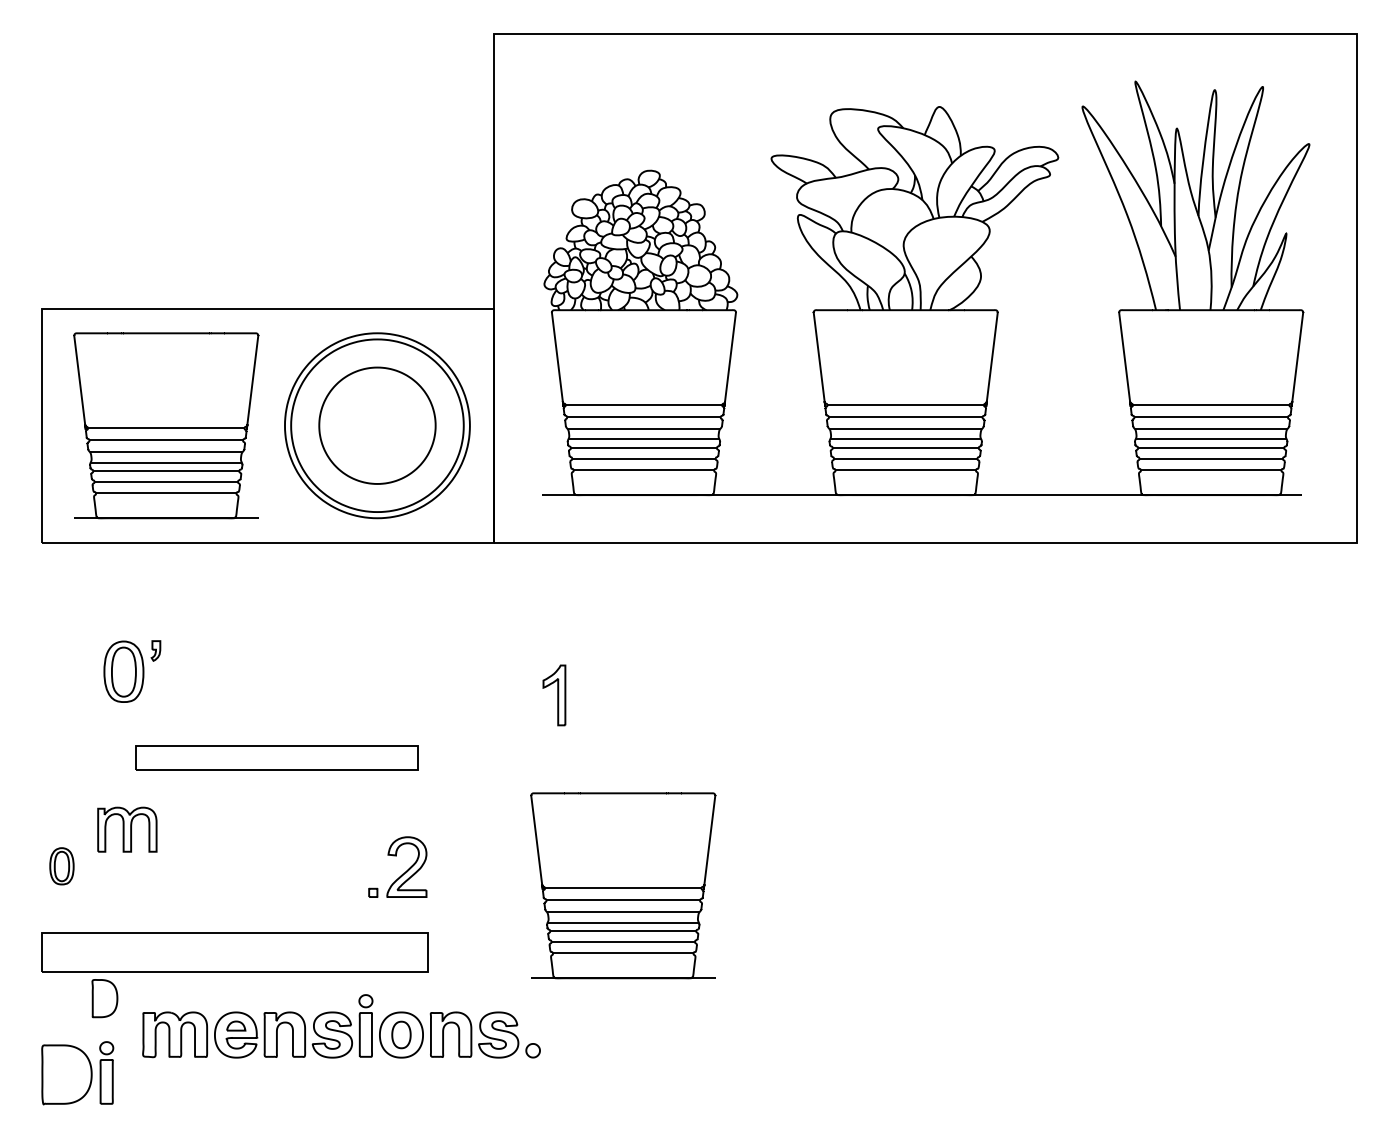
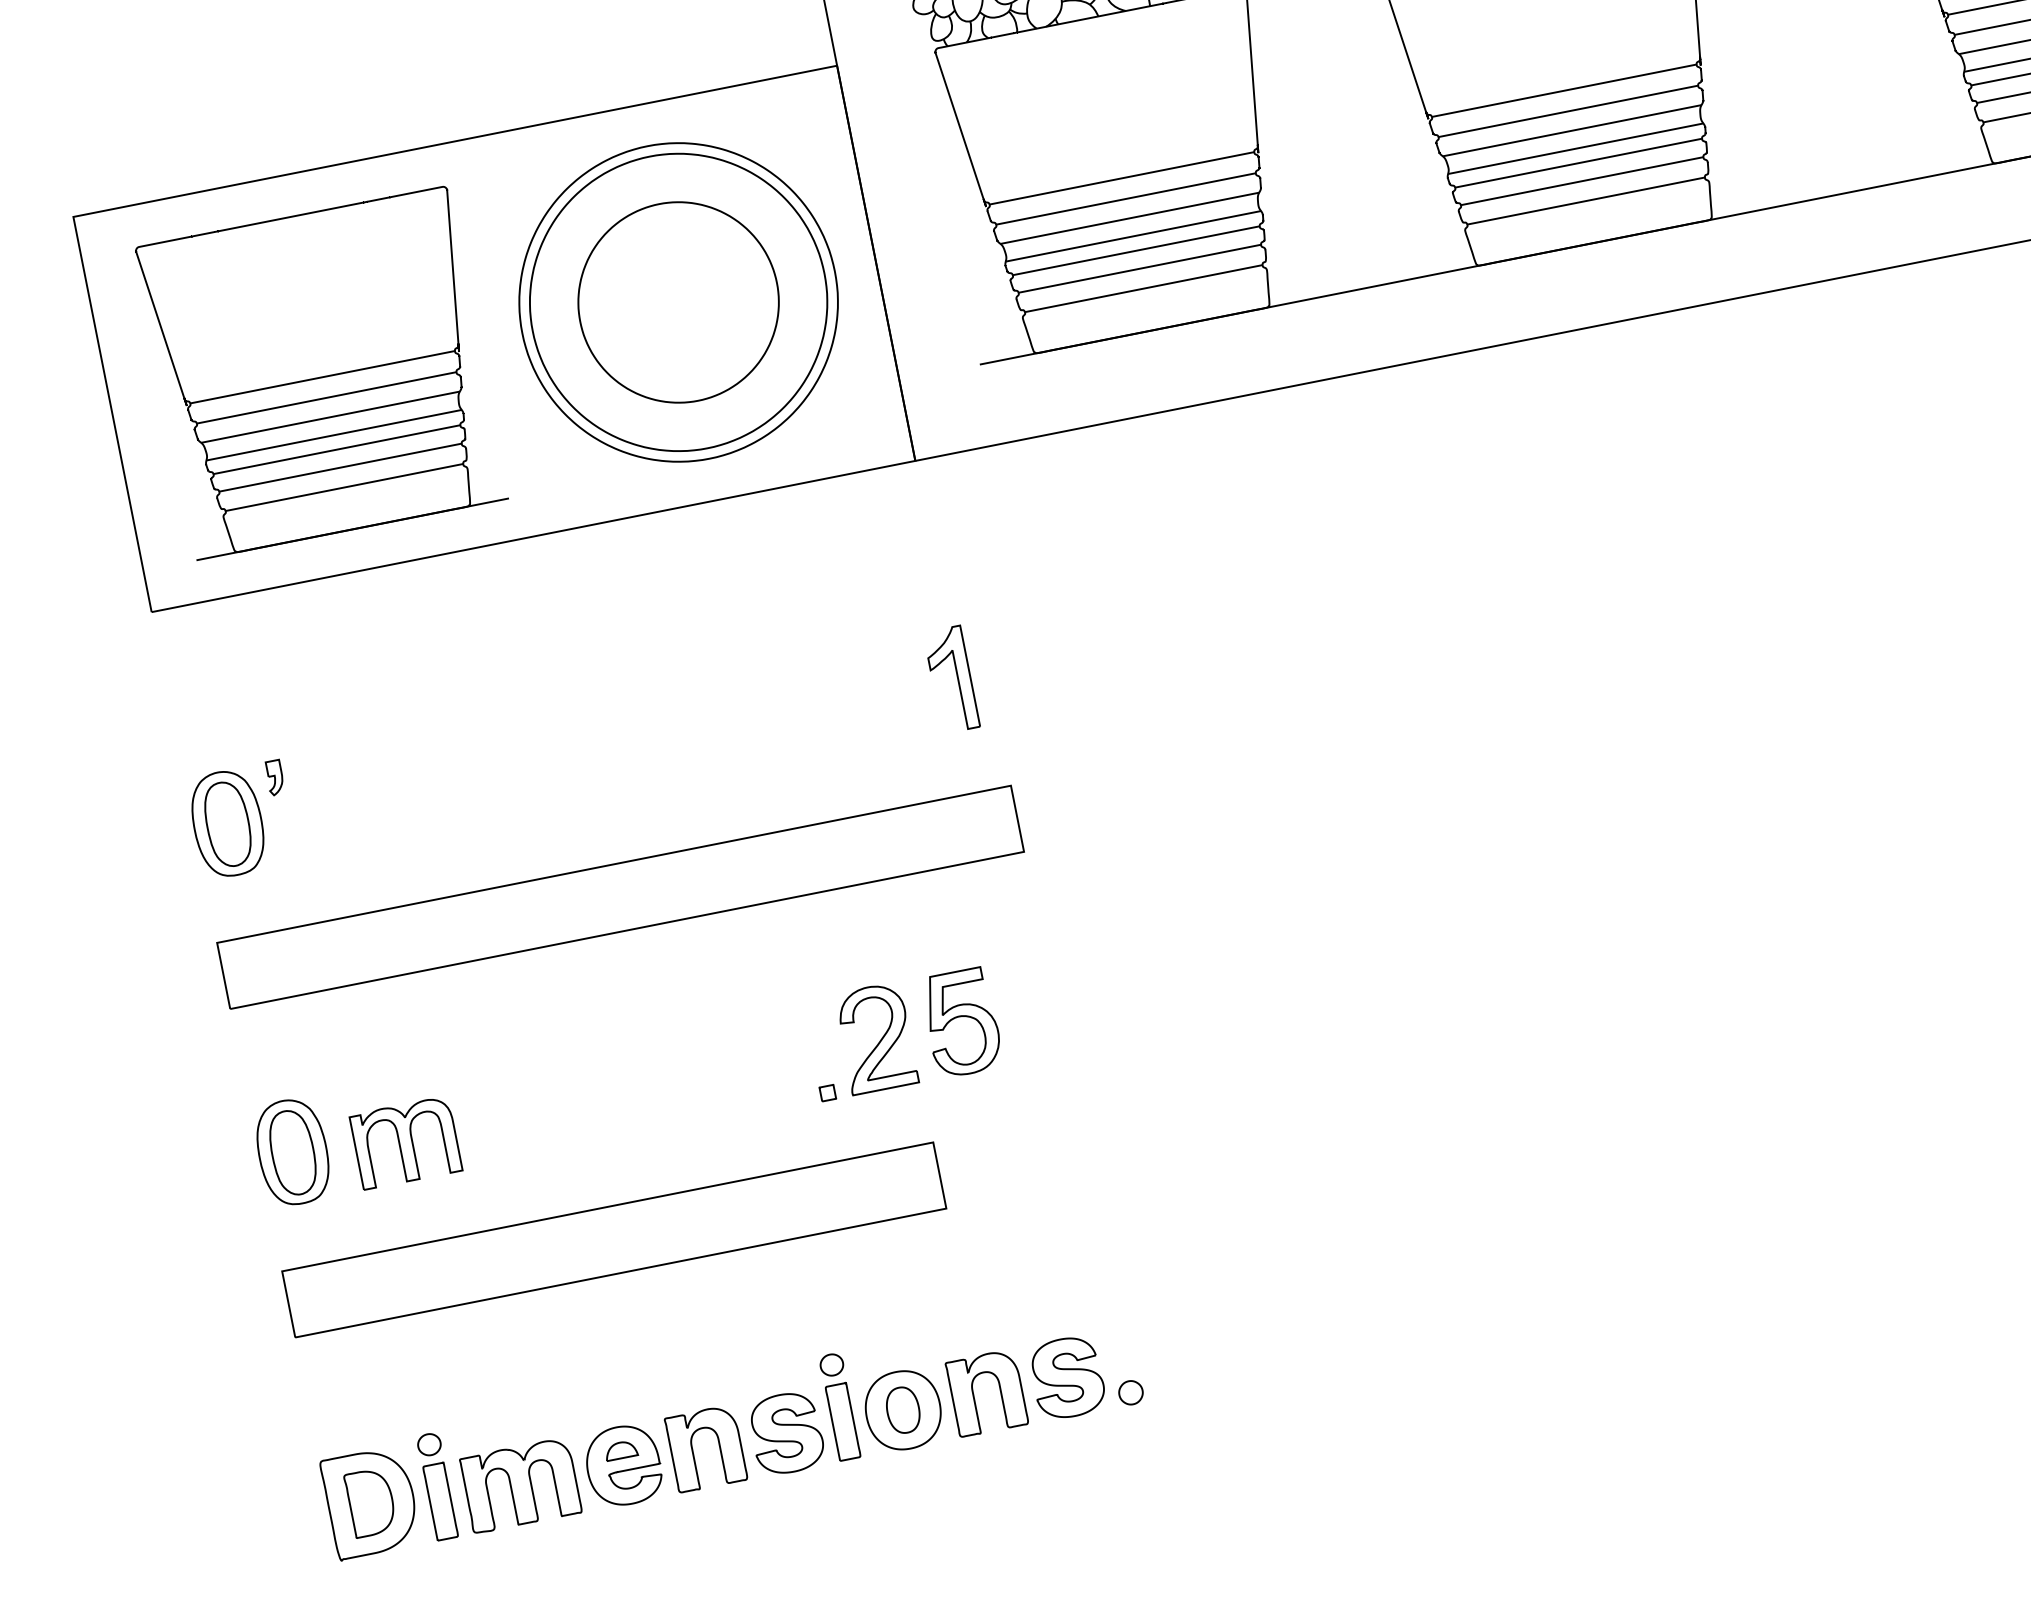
part: (132, 671) -> (242, 820), moved
part: (554, 695) -> (951, 679), moved
part: (276, 757) -> (619, 896), size x1.67
part: (127, 829) -> (406, 1142), moved
part: (61, 866) -> (292, 1152), size x1.67
part: (457, 867) -> (961, 1022), added
part: (623, 885) -> (1248, 996), removed
part: (104, 998) -> (370, 1502), moved
part: (341, 1026) -> (799, 1415), moved

